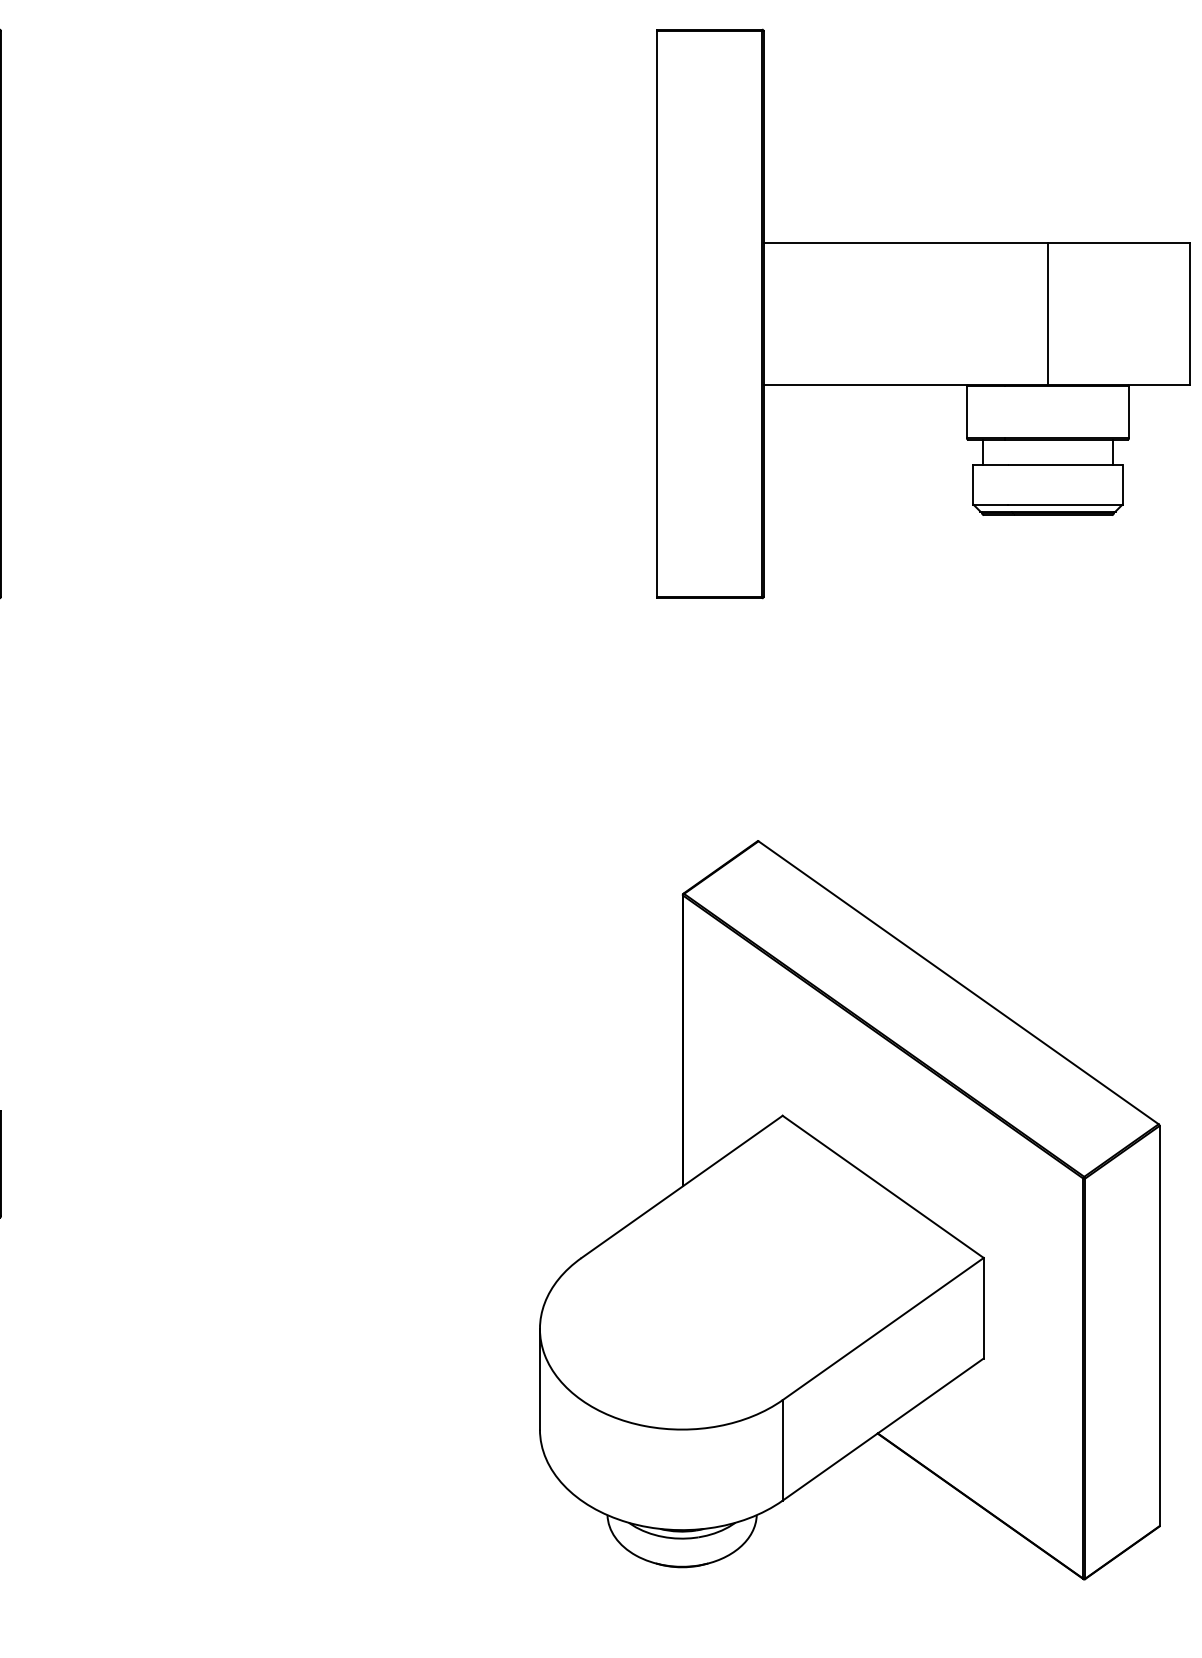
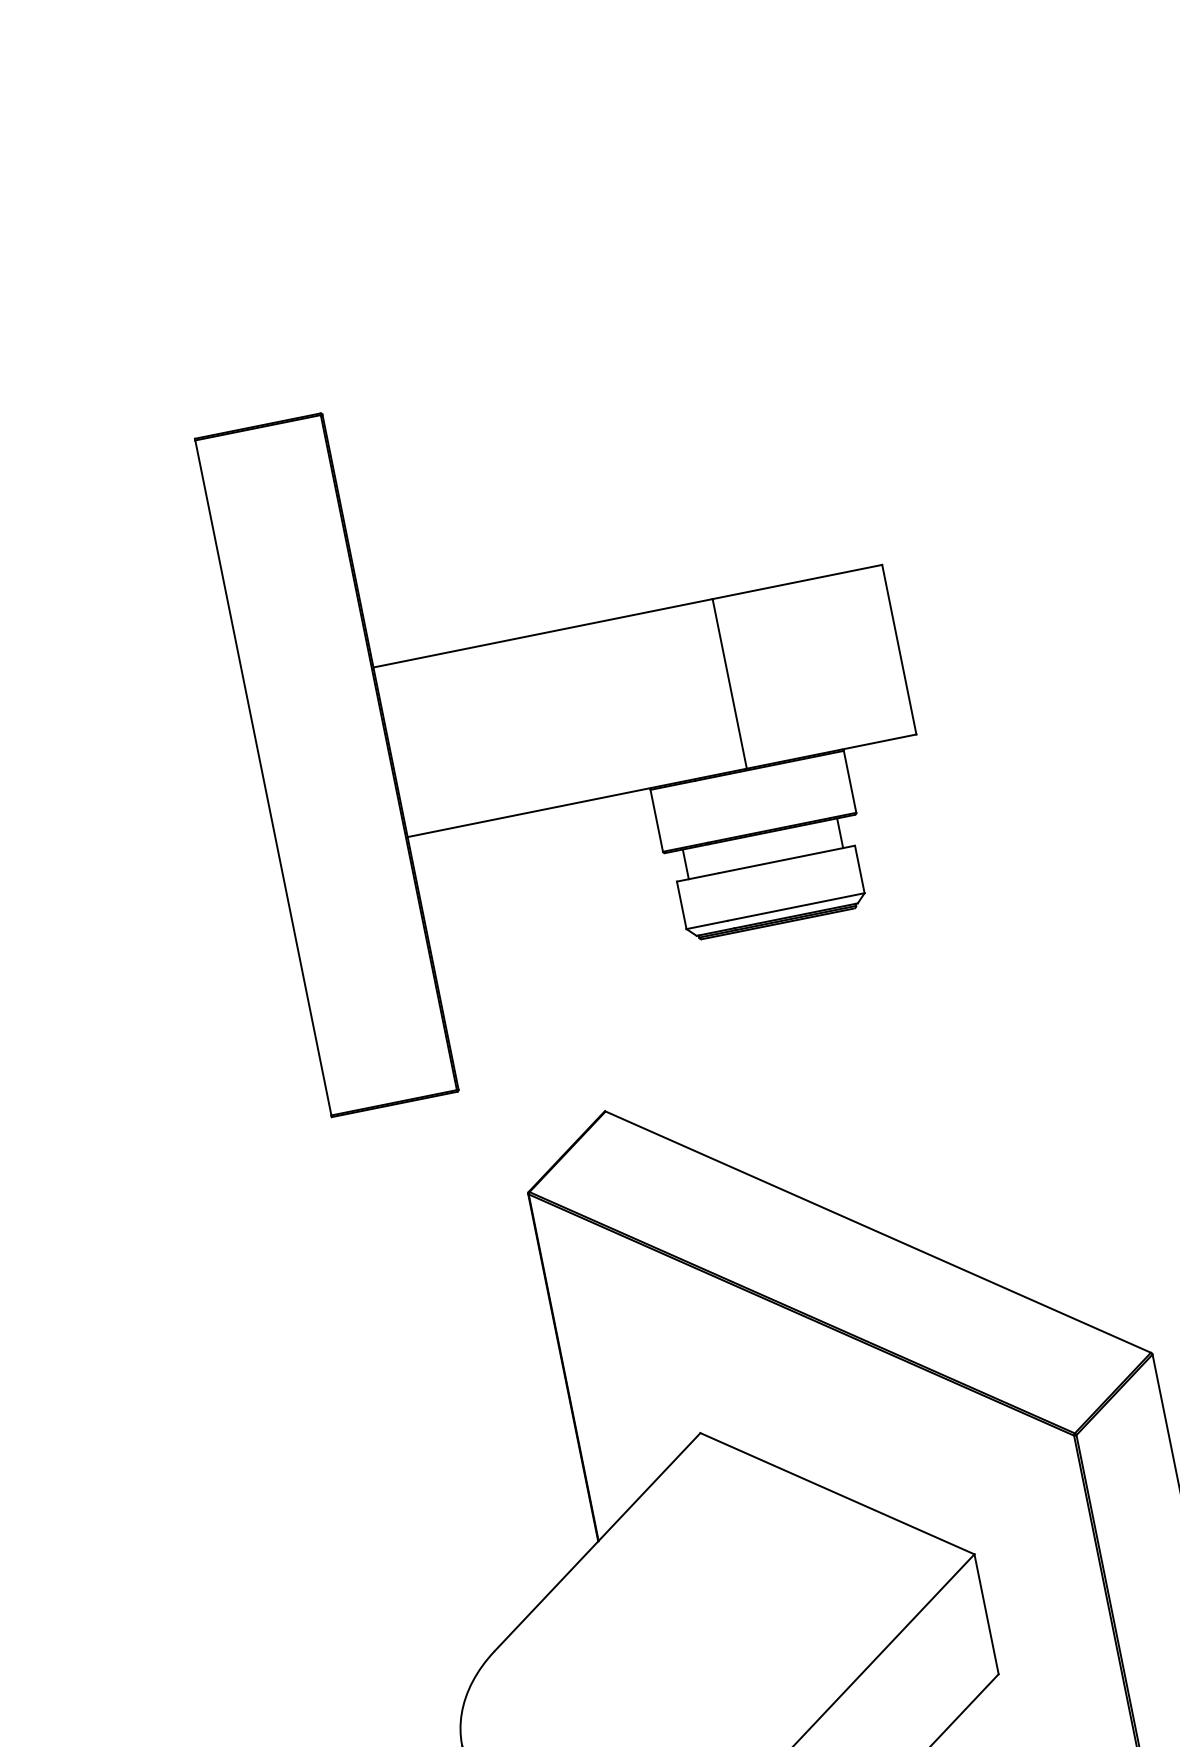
part: (923, 313) -> (581, 713), moved

